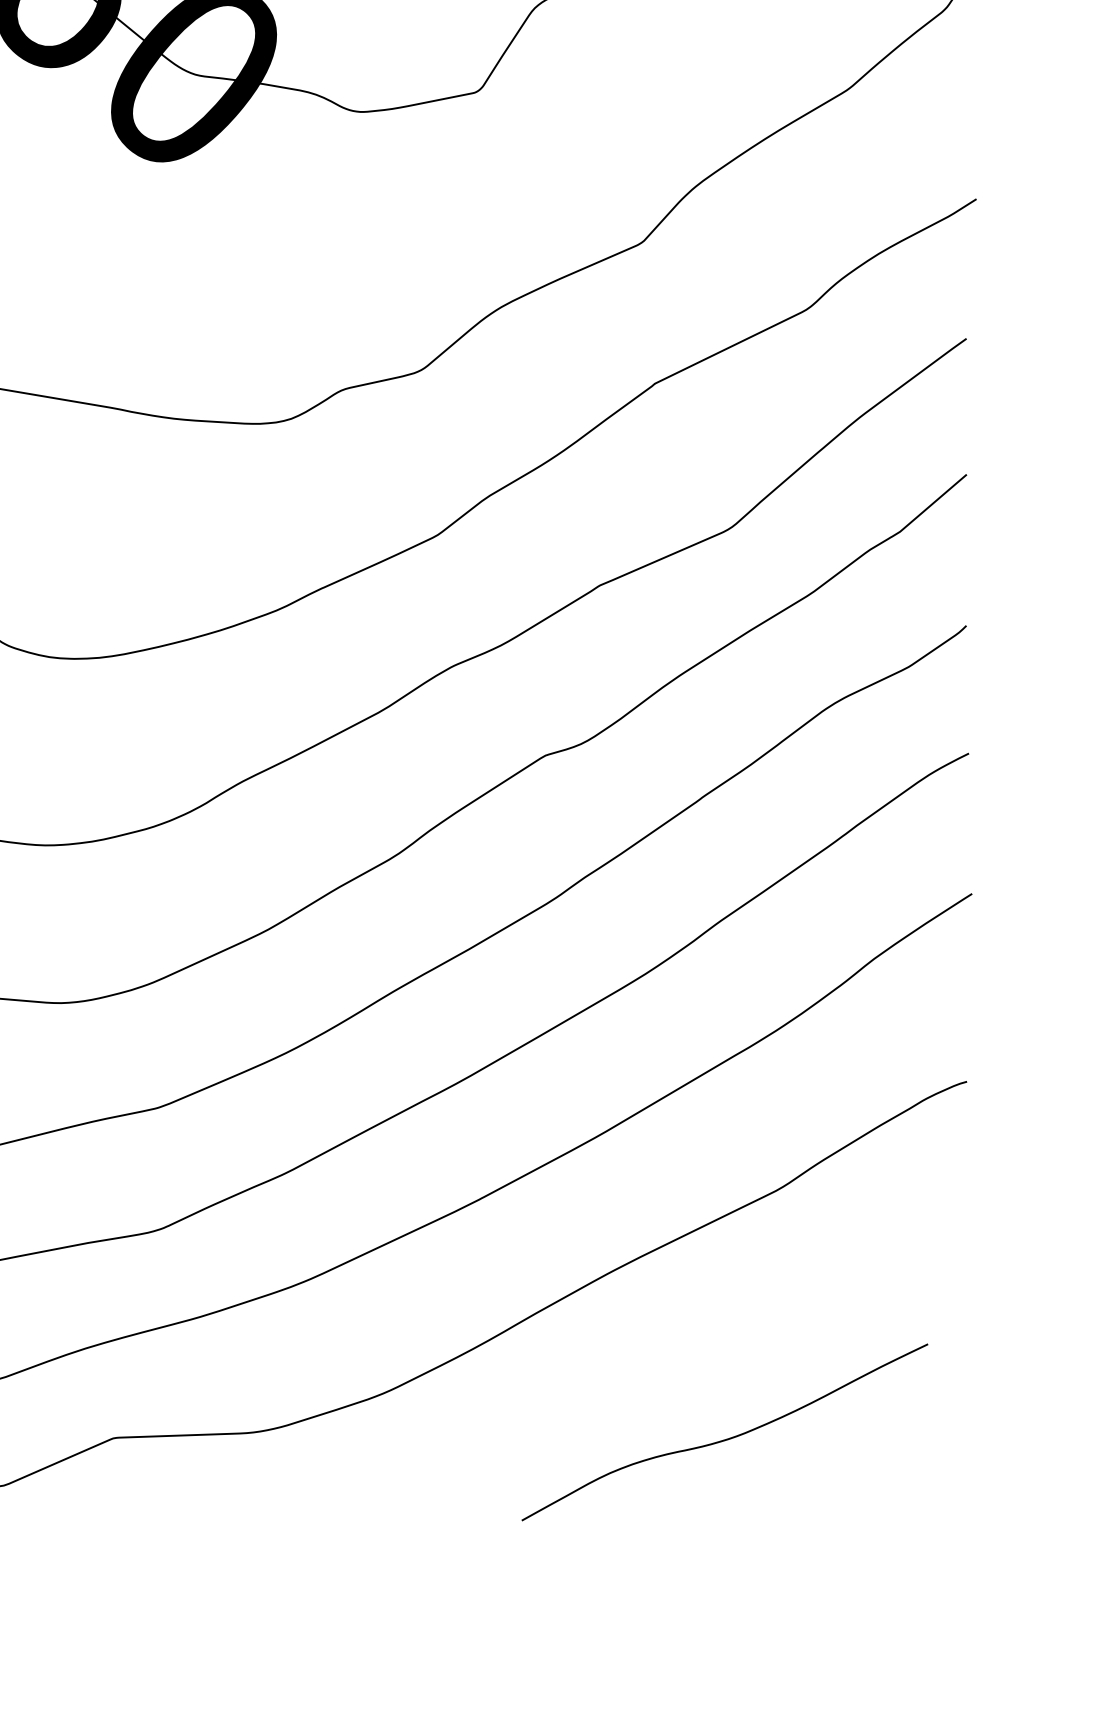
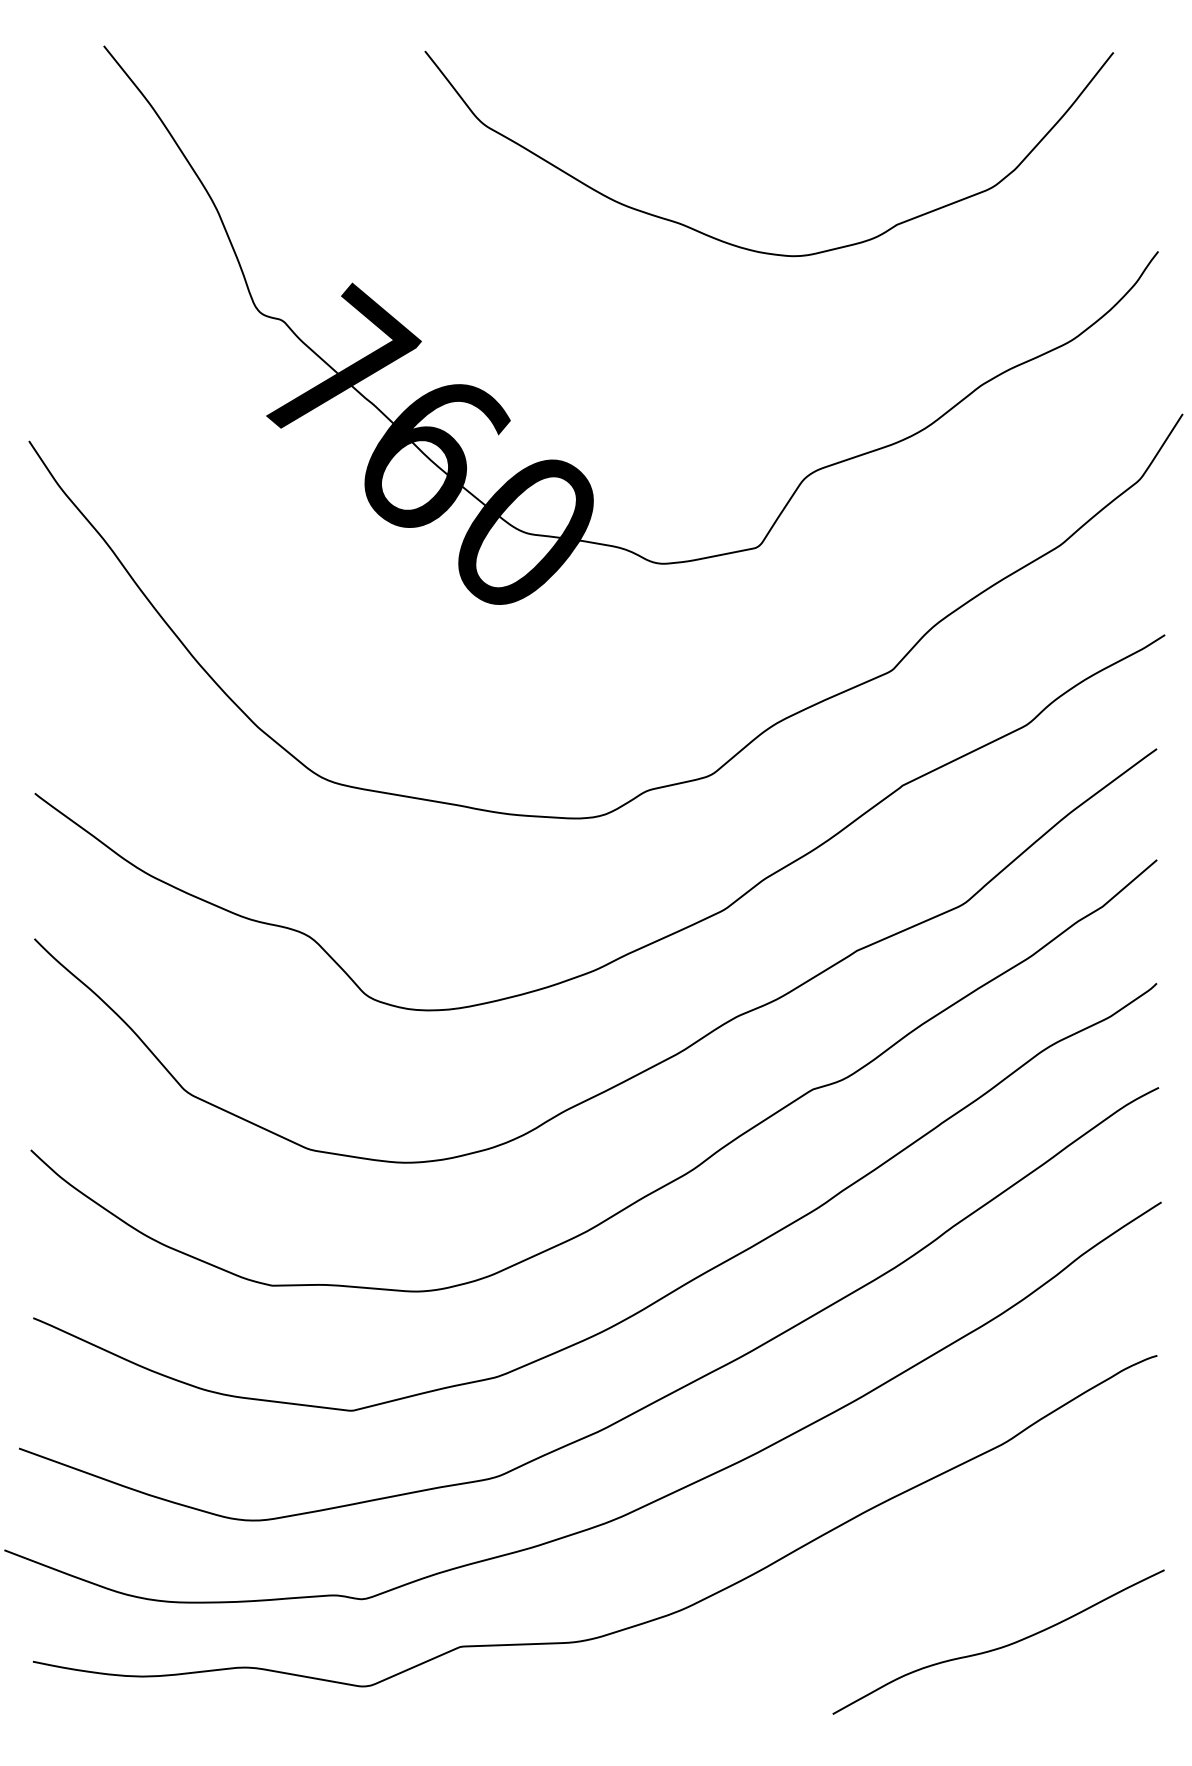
curve: (728, 1437) -> (1001, 1646), moved

